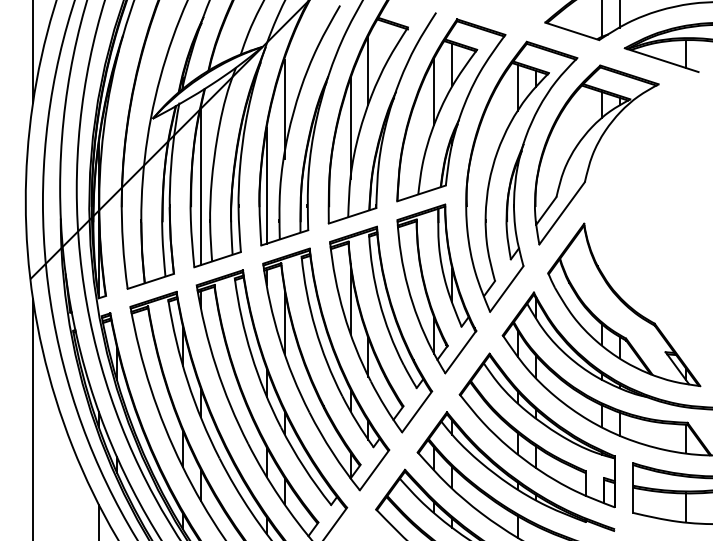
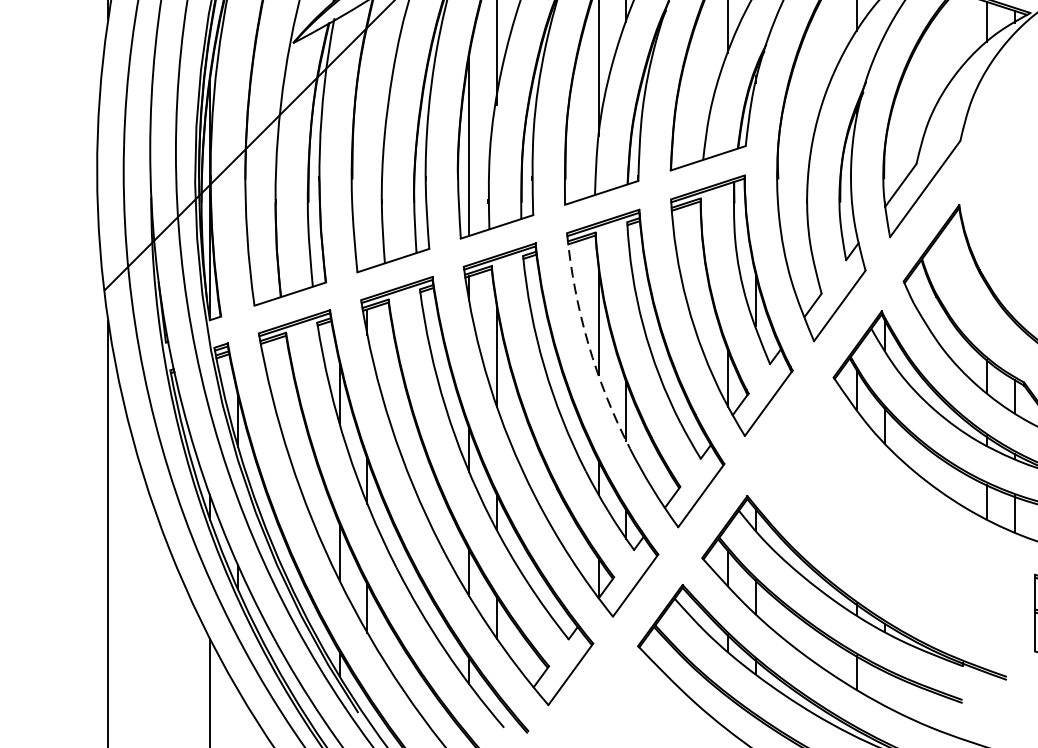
line: (200, 186) -> (366, 147), removed
arc: (343, 313) -> (587, 343), solid -> dashed
part: (536, 430) -> (885, 524), removed

